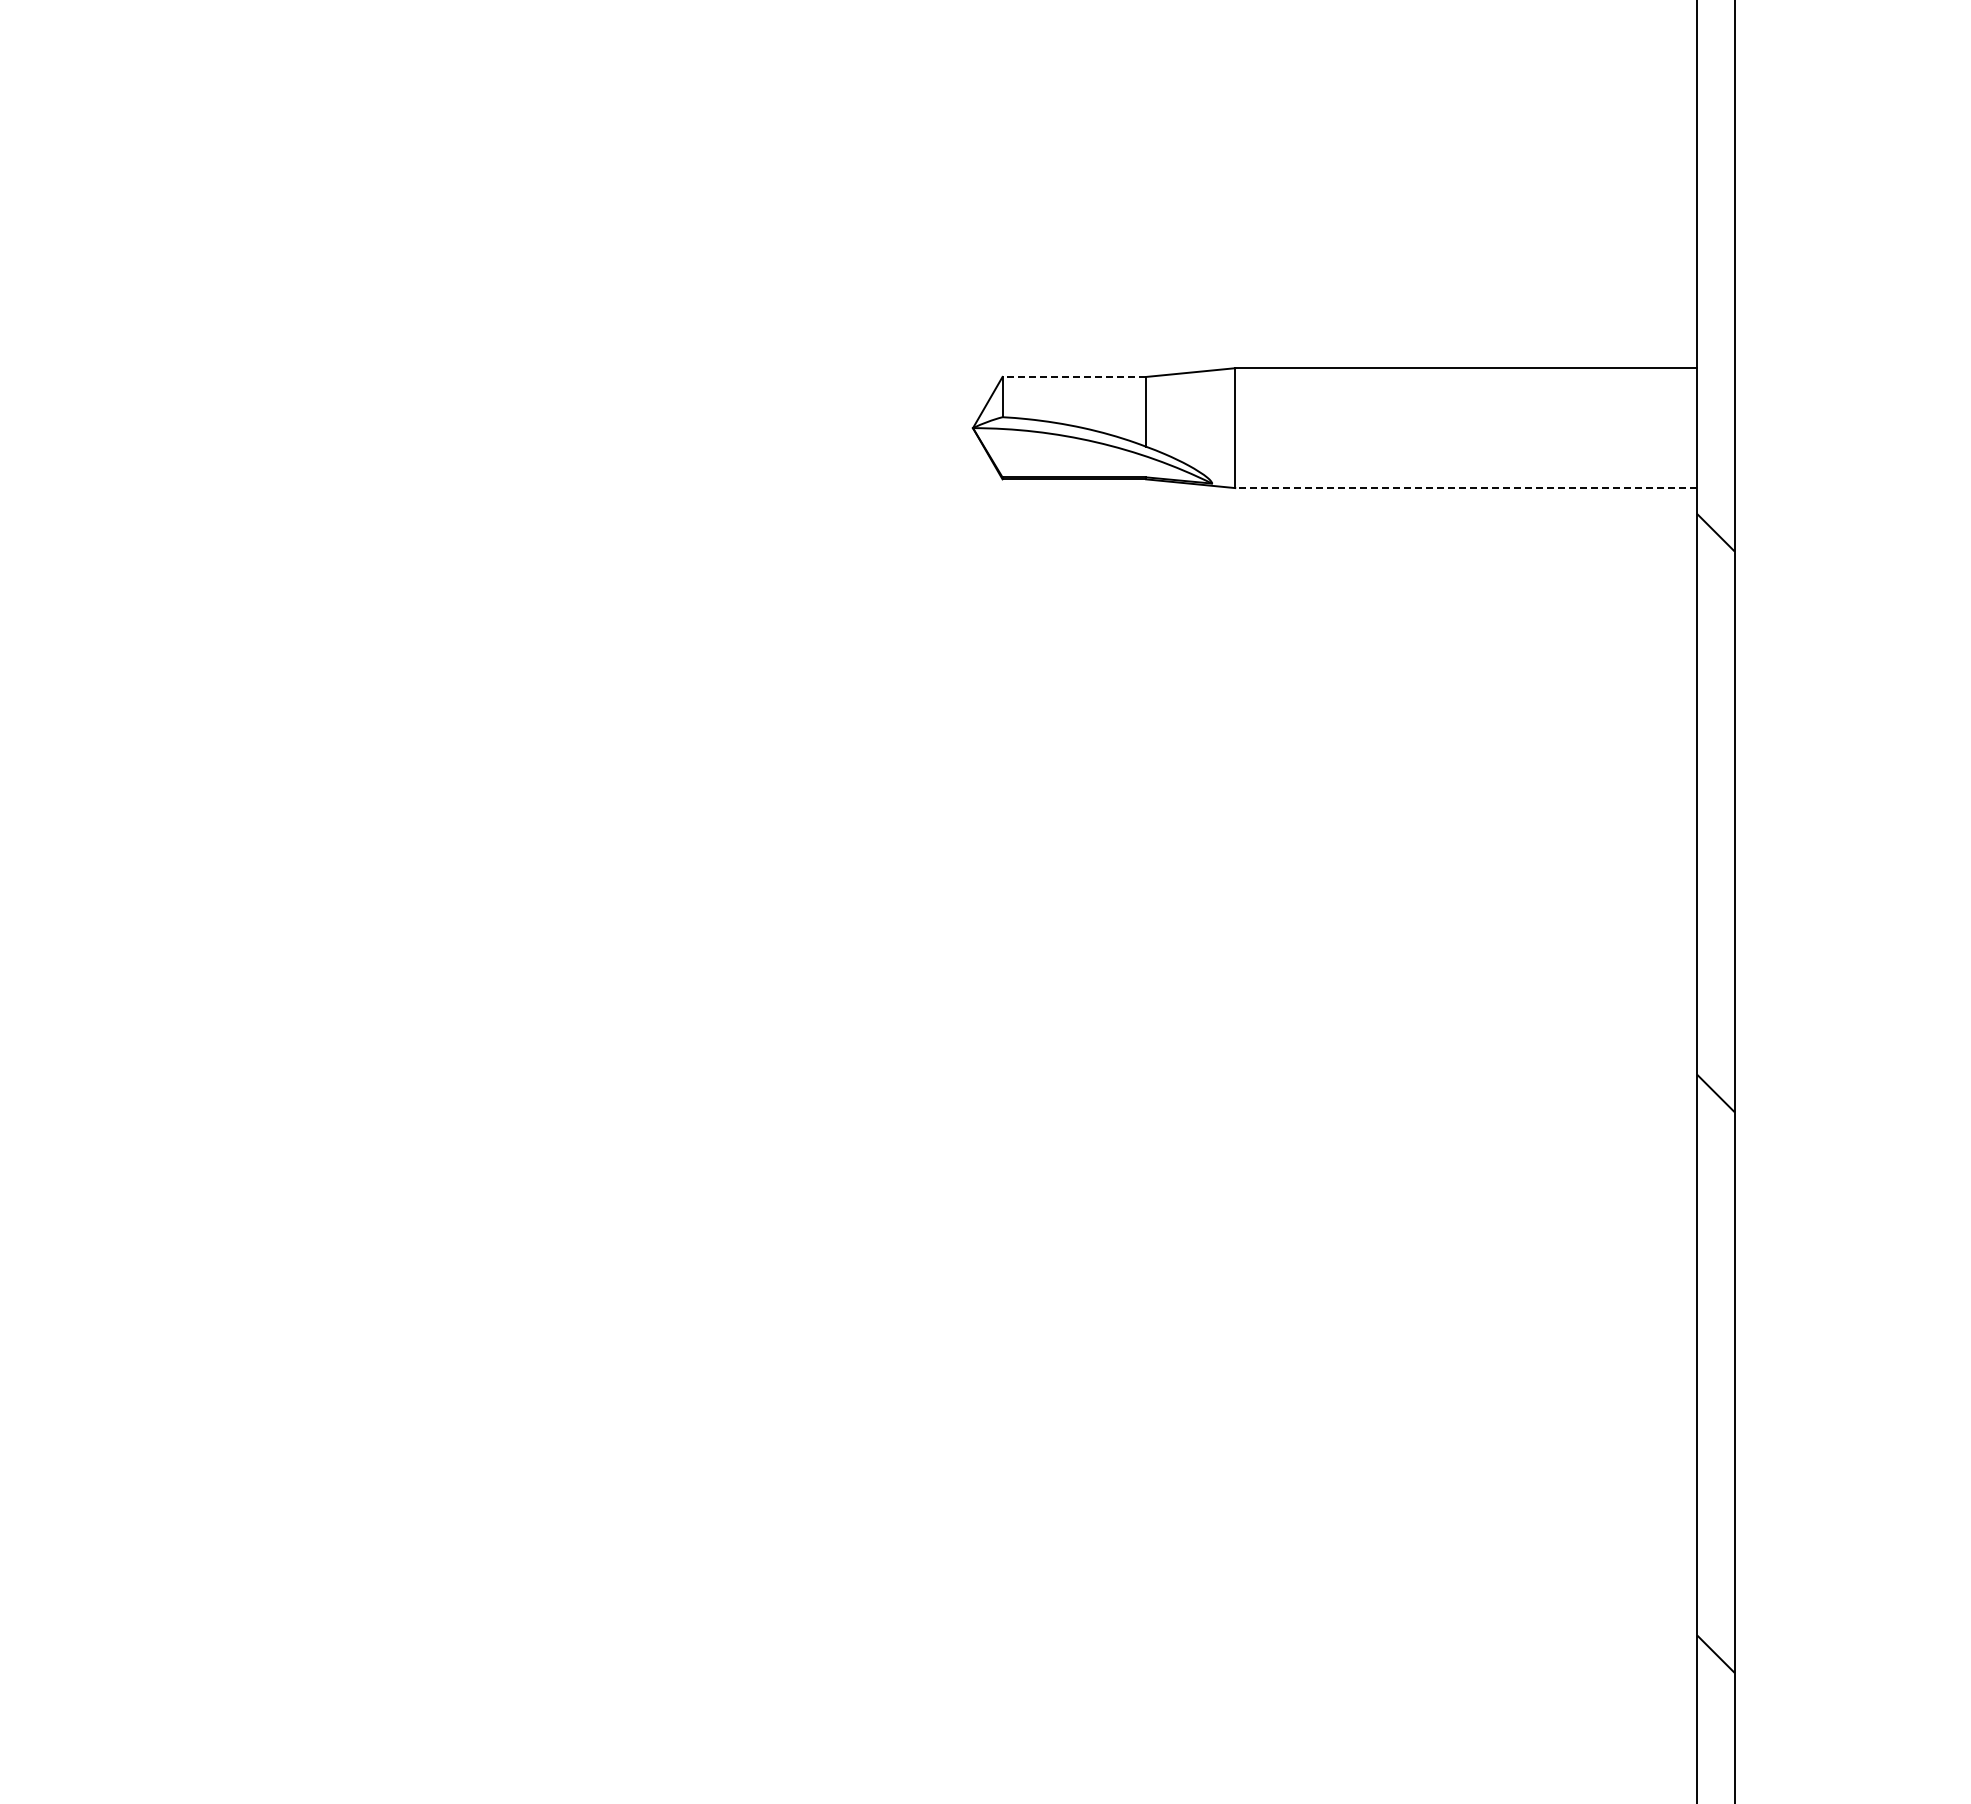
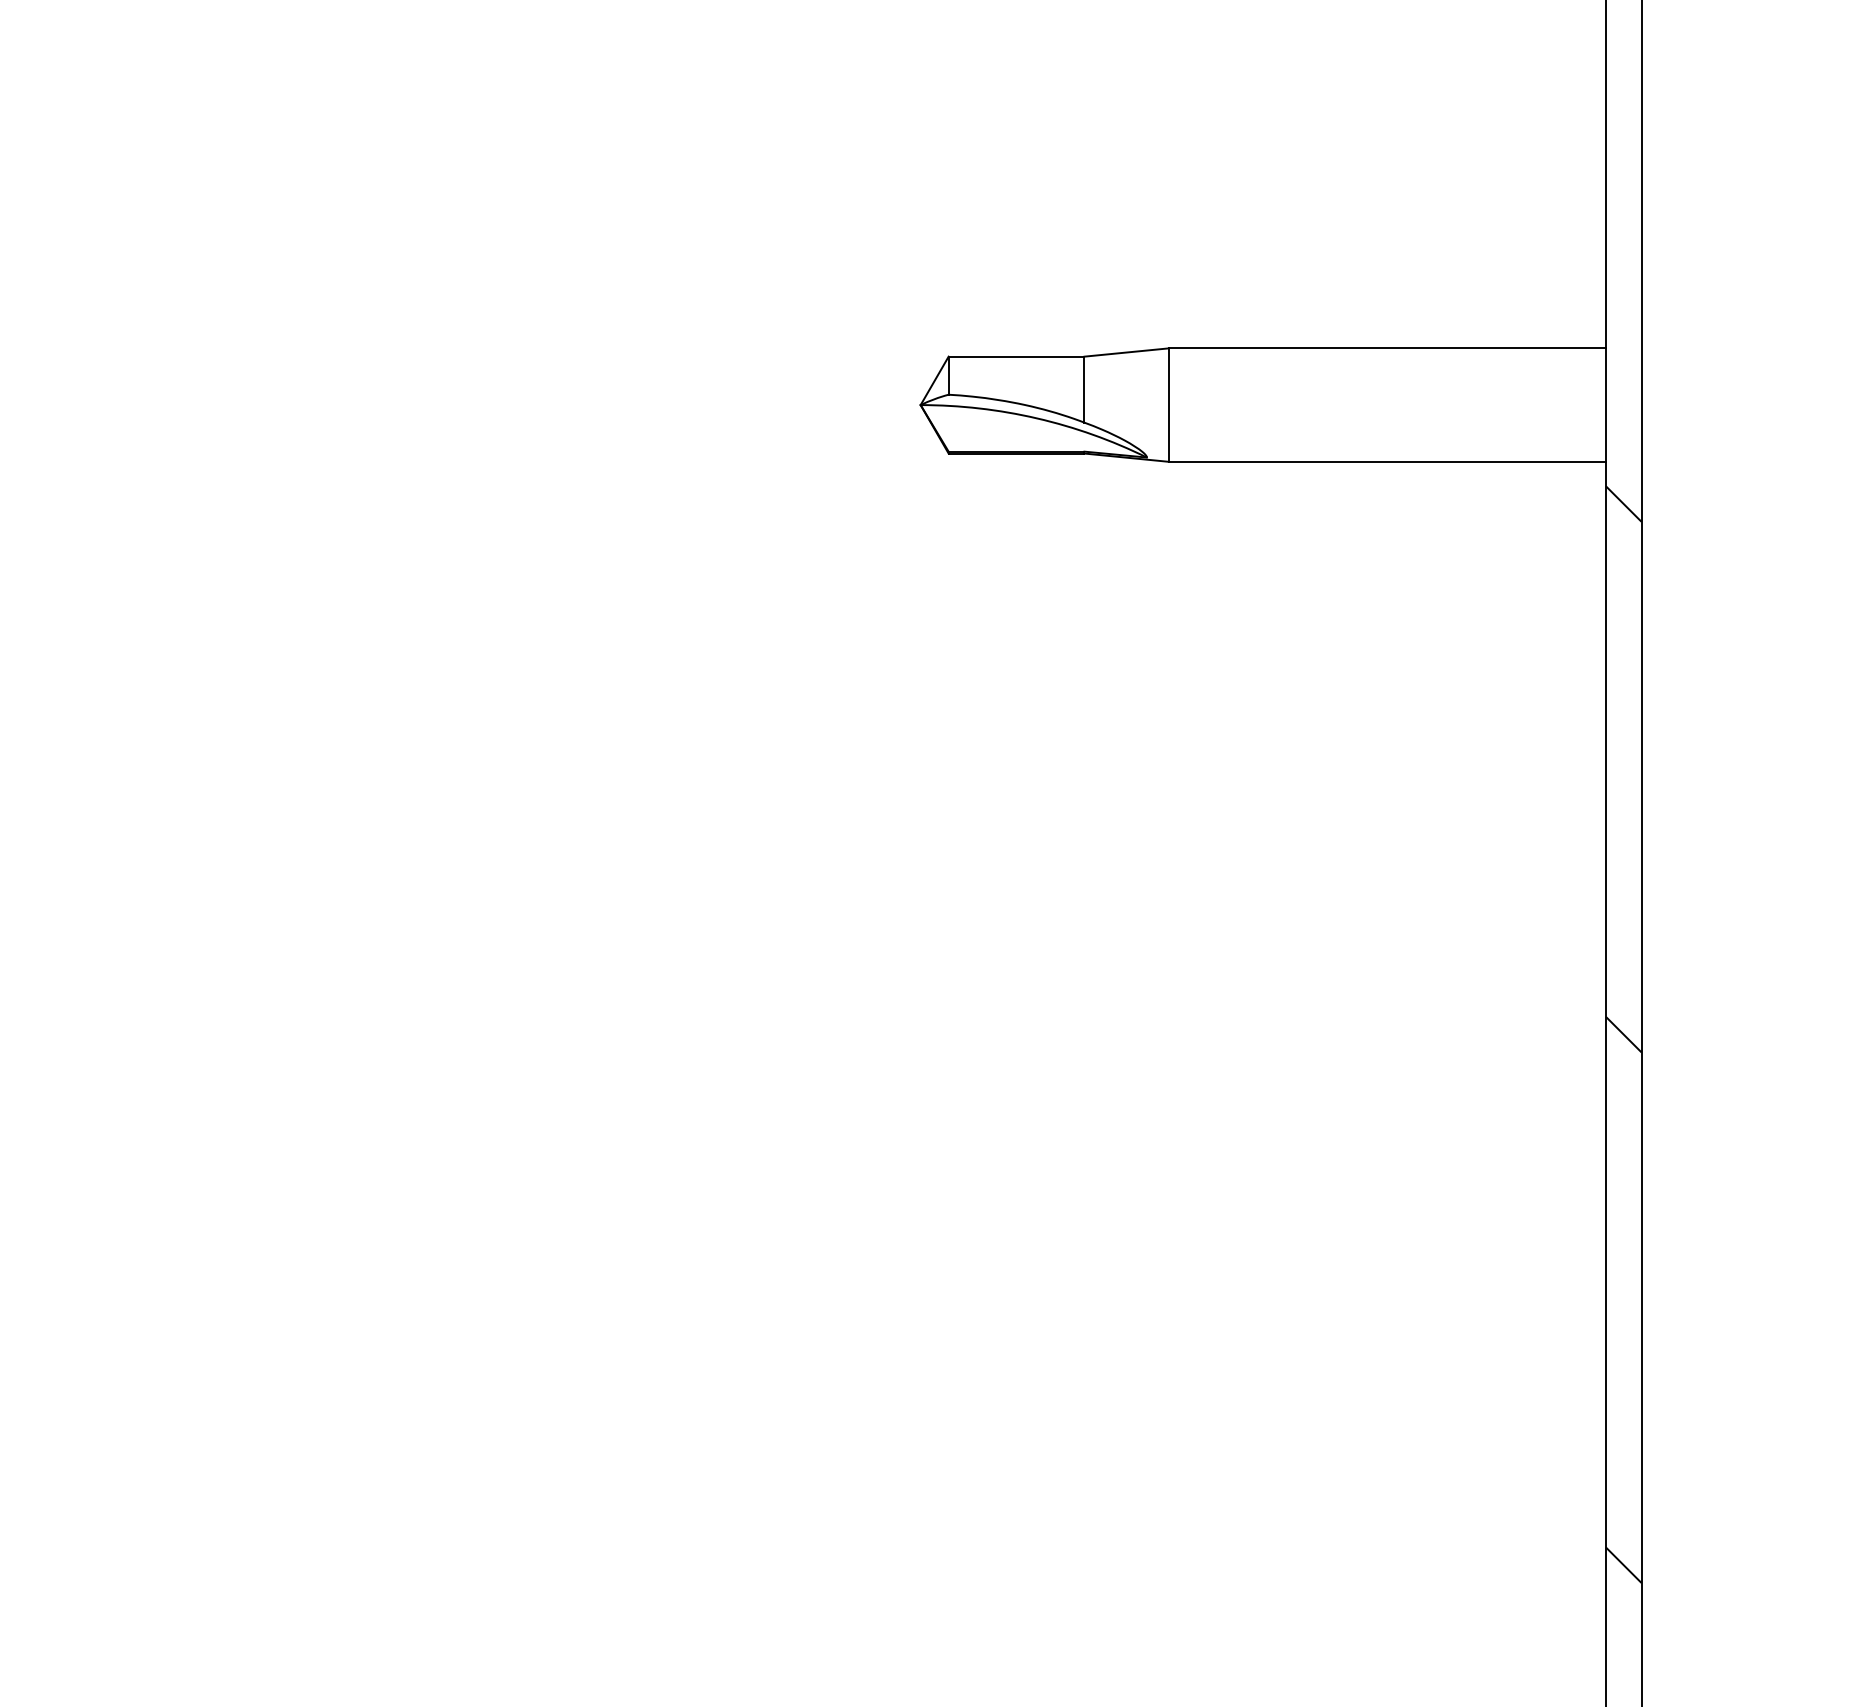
line: (1074, 376) -> (1016, 356), dashed -> solid
line: (1465, 488) -> (1386, 462), dashed -> solid

